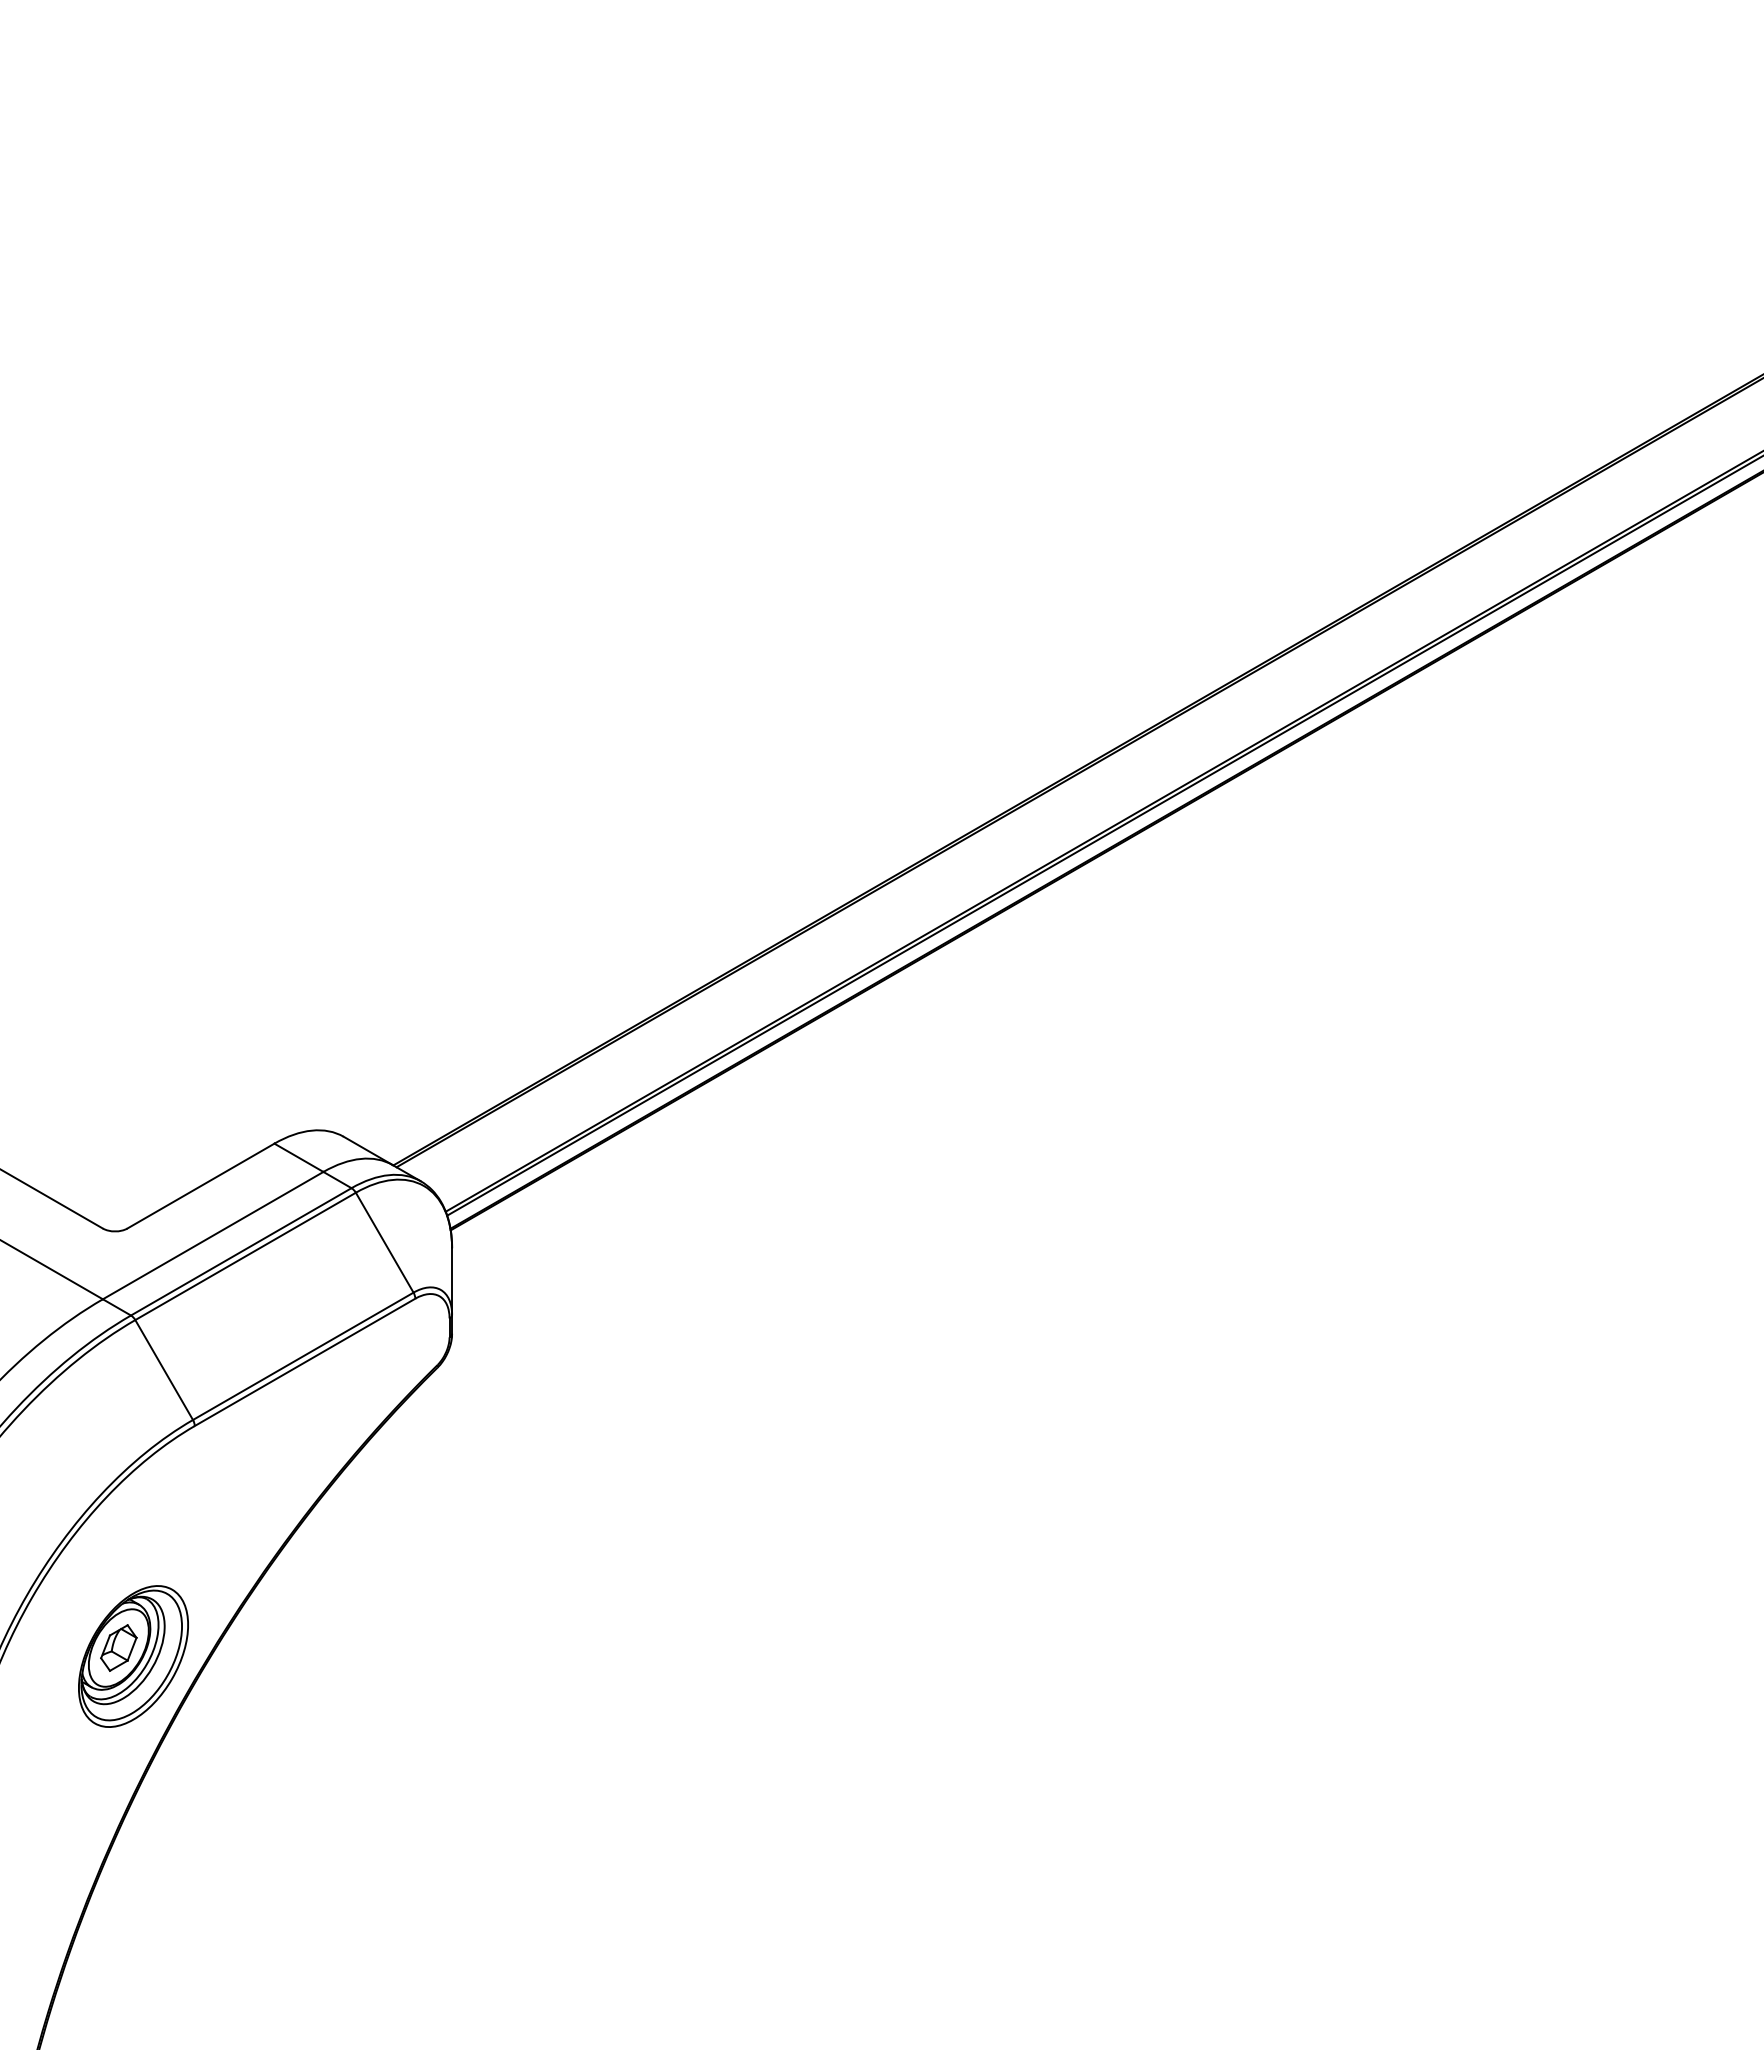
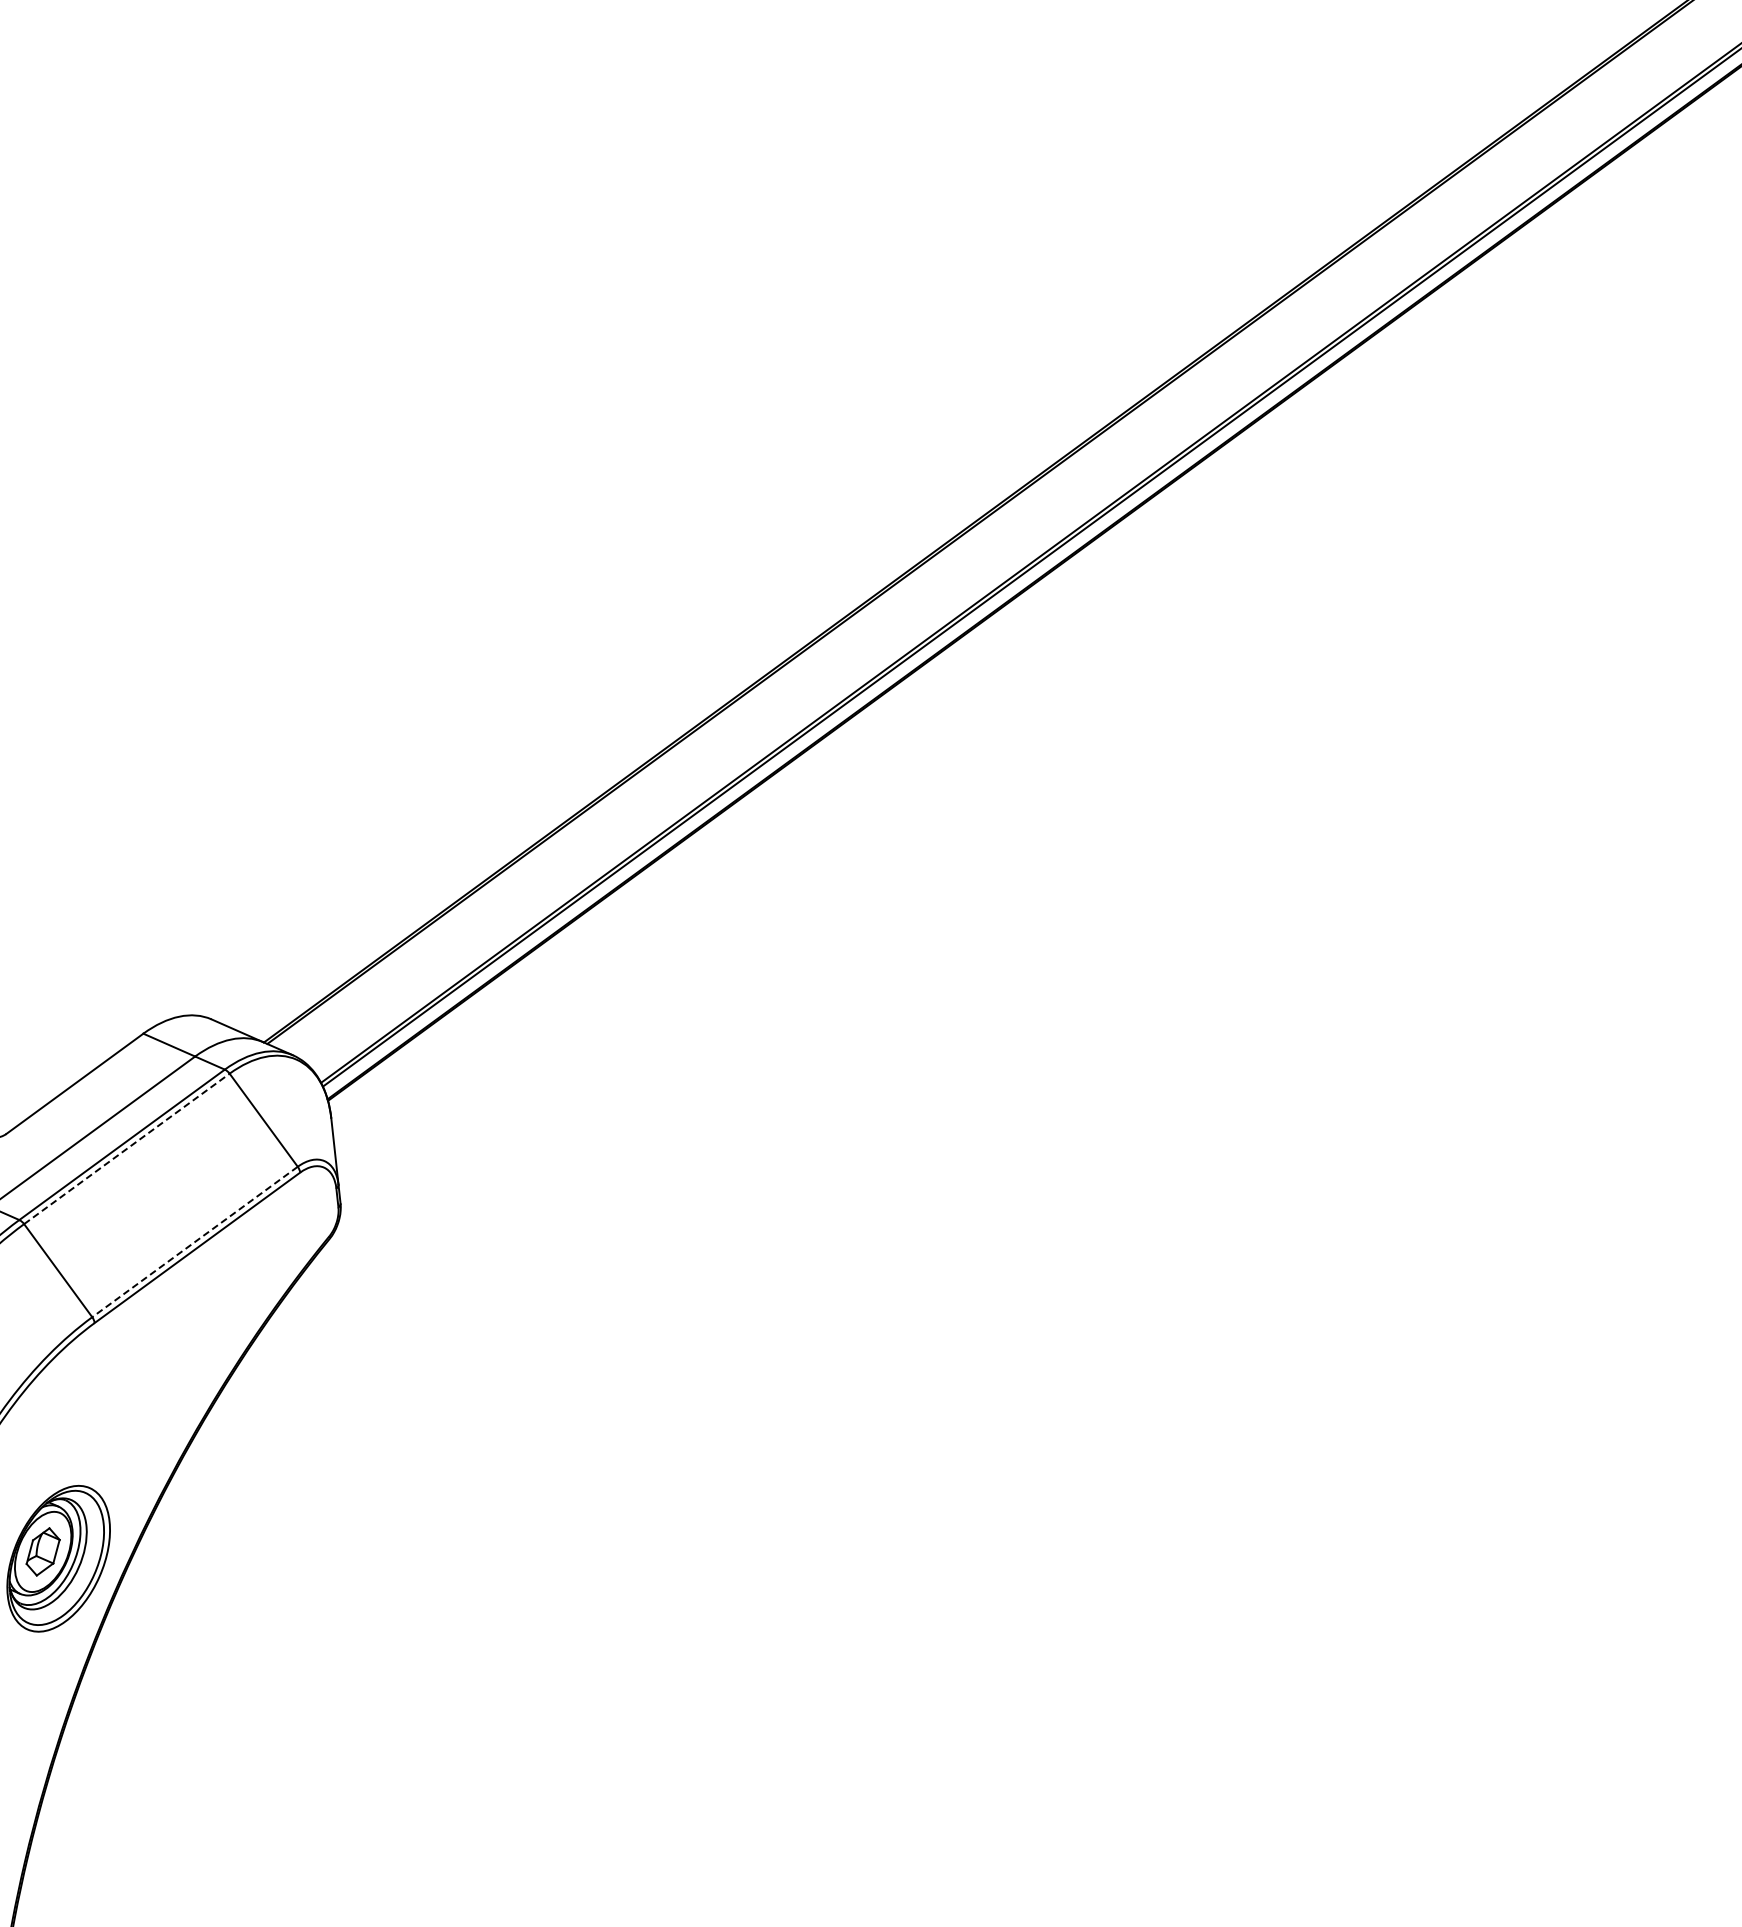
line: (246, 1256) -> (127, 1148), solid -> dashed
line: (302, 1356) -> (194, 1242), solid -> dashed

